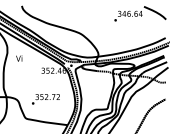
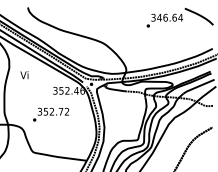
text: (45, 99) -> (50, 114), moved

